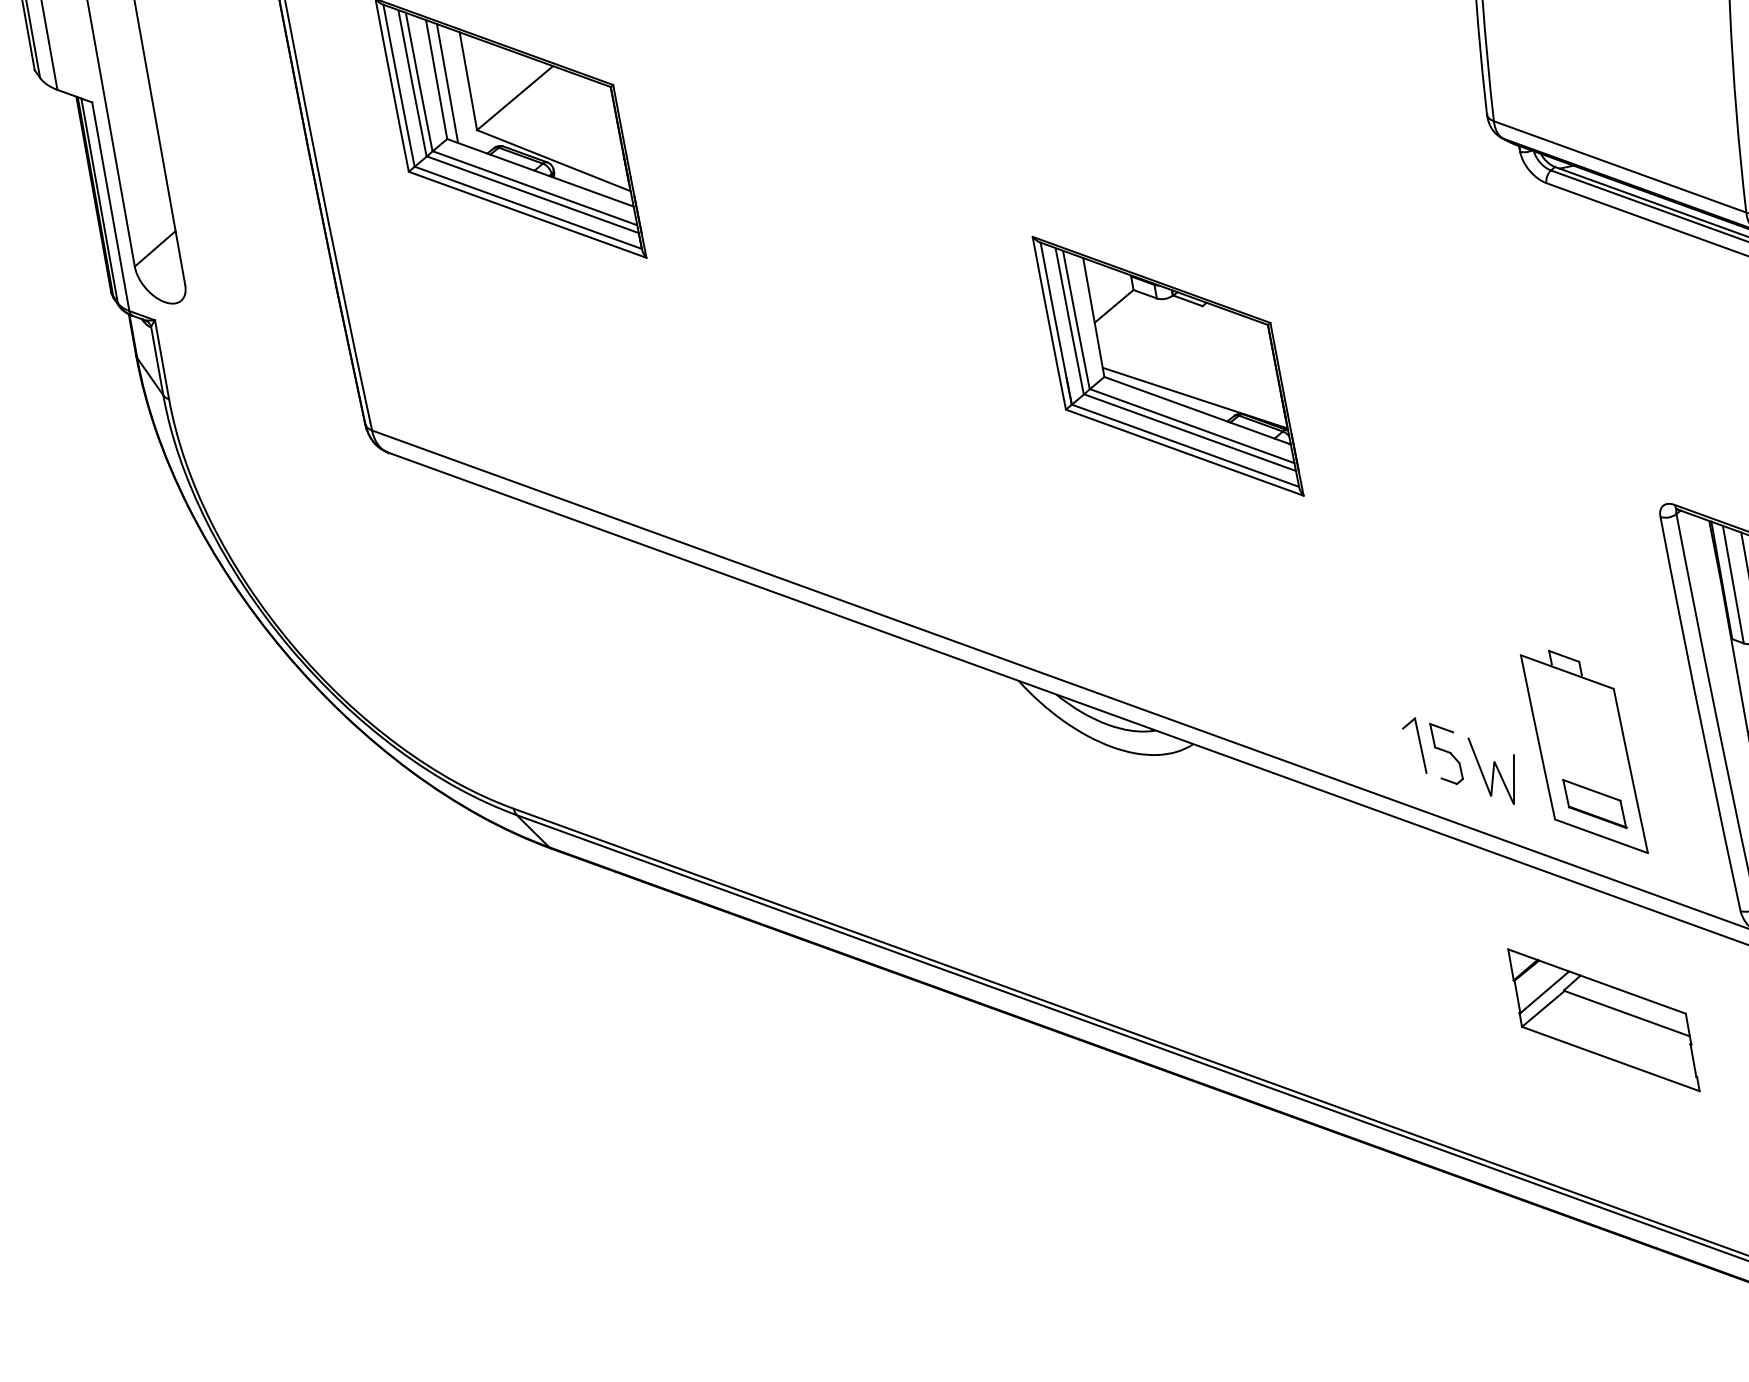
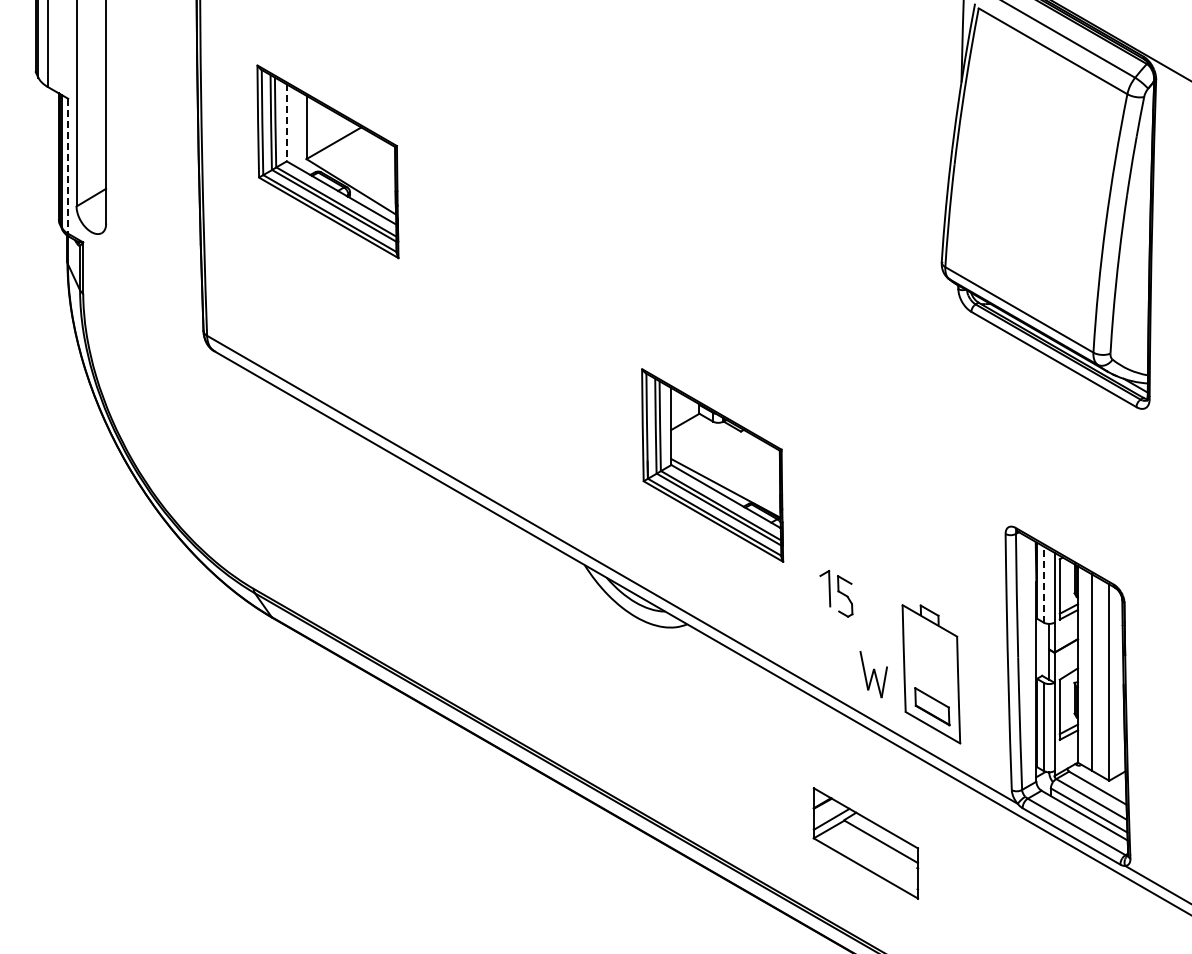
line: (436, 80) -> (286, 123), solid -> dashed
line: (447, 83) -> (293, 126), removed
line: (111, 207) -> (68, 166), solid -> dashed
part: (1167, 366) -> (712, 465), moved
line: (1732, 584) -> (1043, 584), solid -> dashed
part: (1432, 751) -> (836, 593), moved
part: (1603, 1020) -> (865, 843), moved

